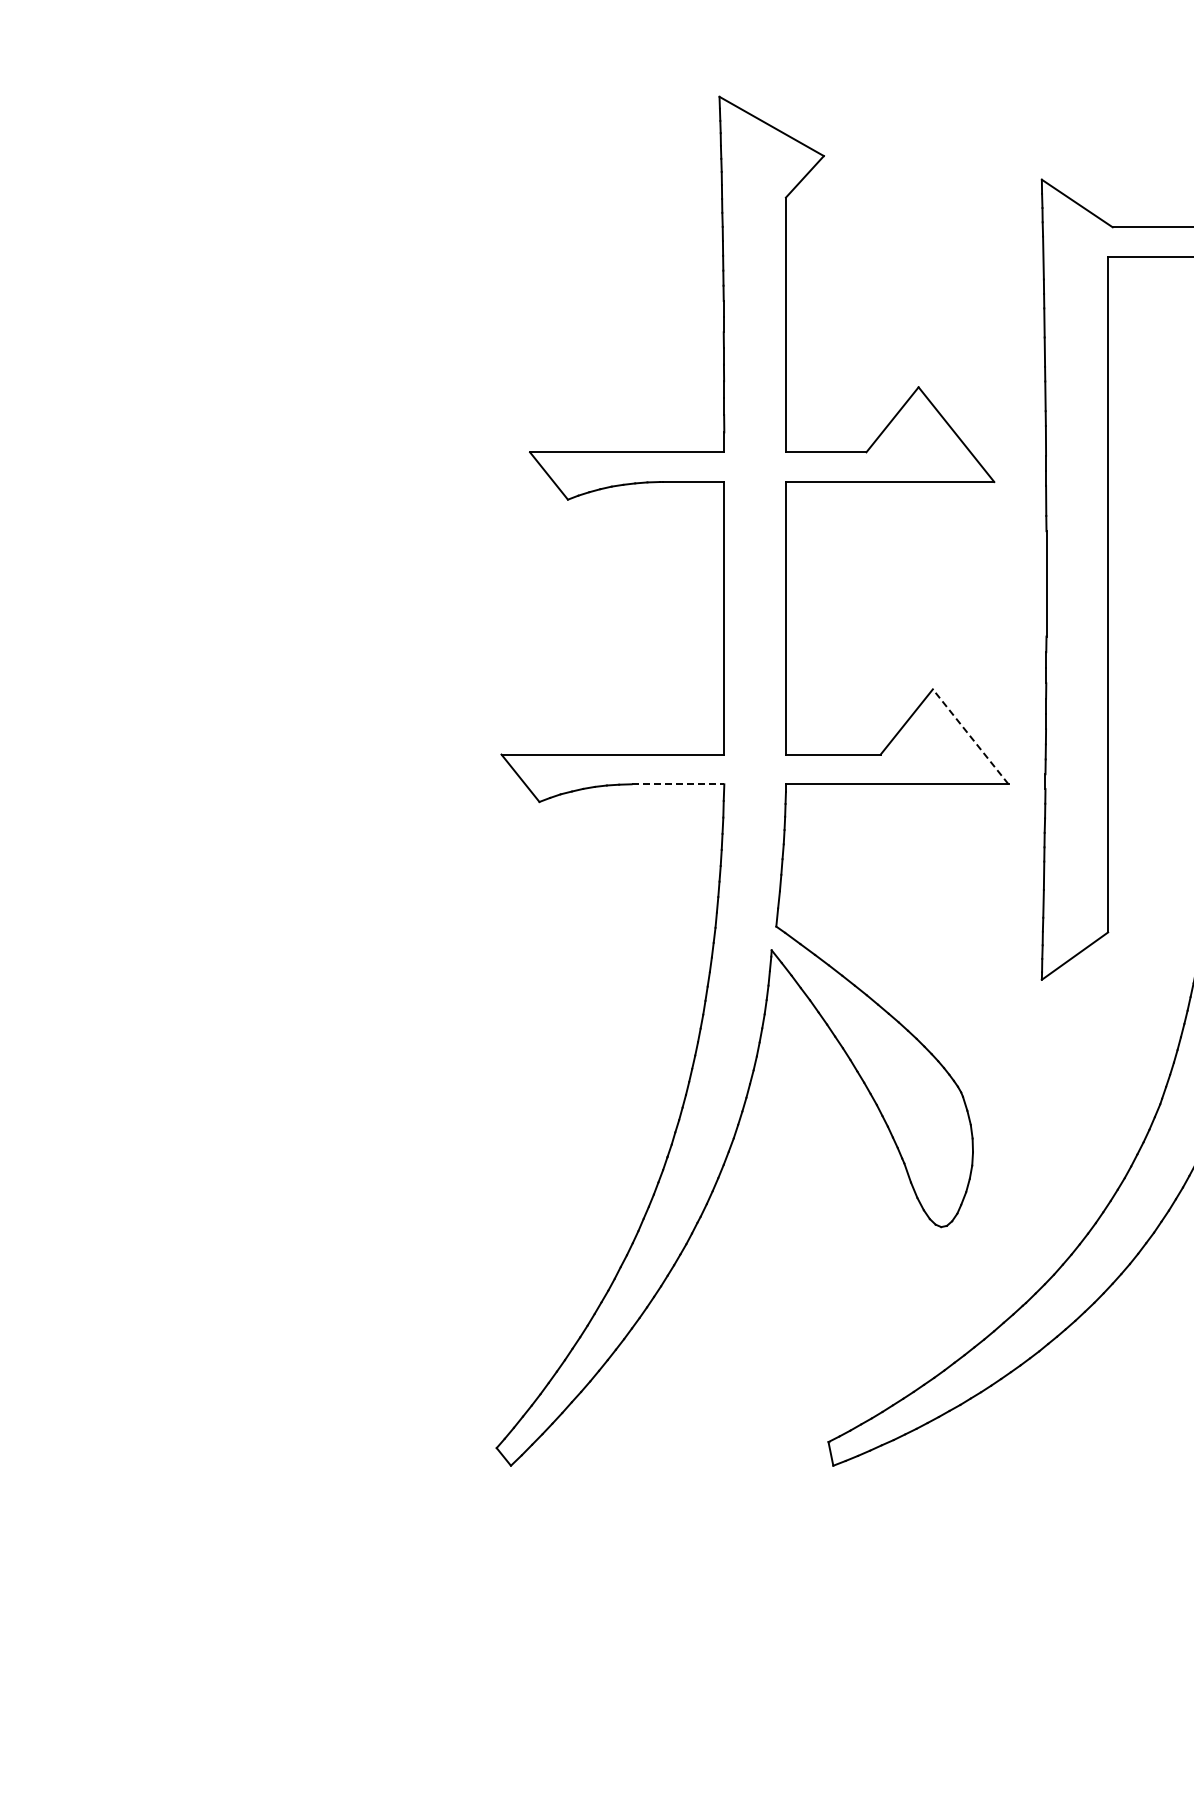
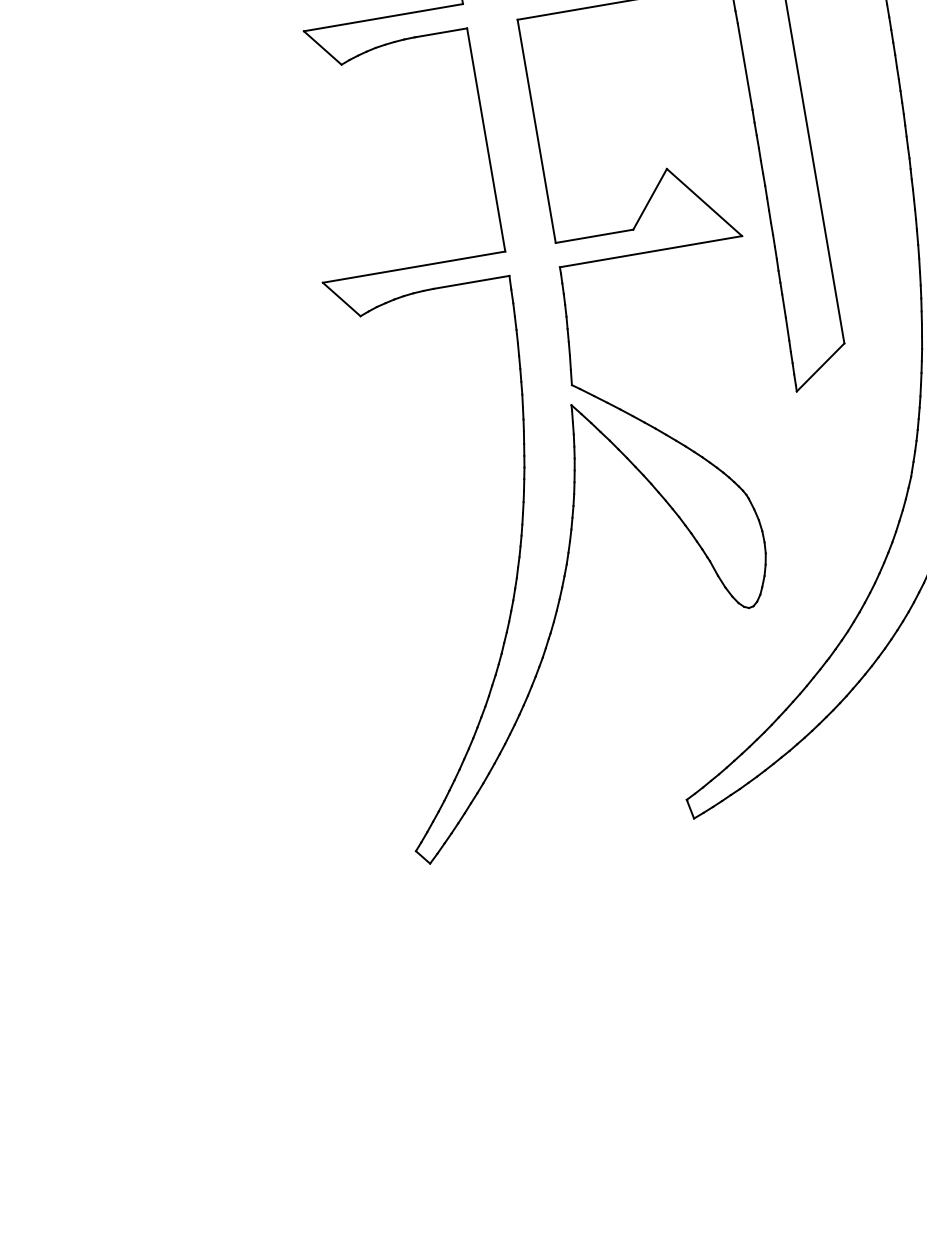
line: (970, 736) -> (704, 202), dashed -> solid
line: (678, 784) -> (471, 282), dashed -> solid

